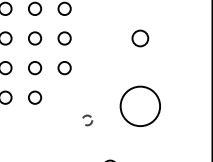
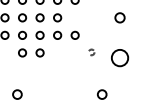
circle: (63, 37) -> (74, 17), removed
circle: (34, 96) -> (57, 52), removed
circle: (139, 105) -> (119, 57), size x0.7
circle: (87, 120) -> (91, 52), moved

